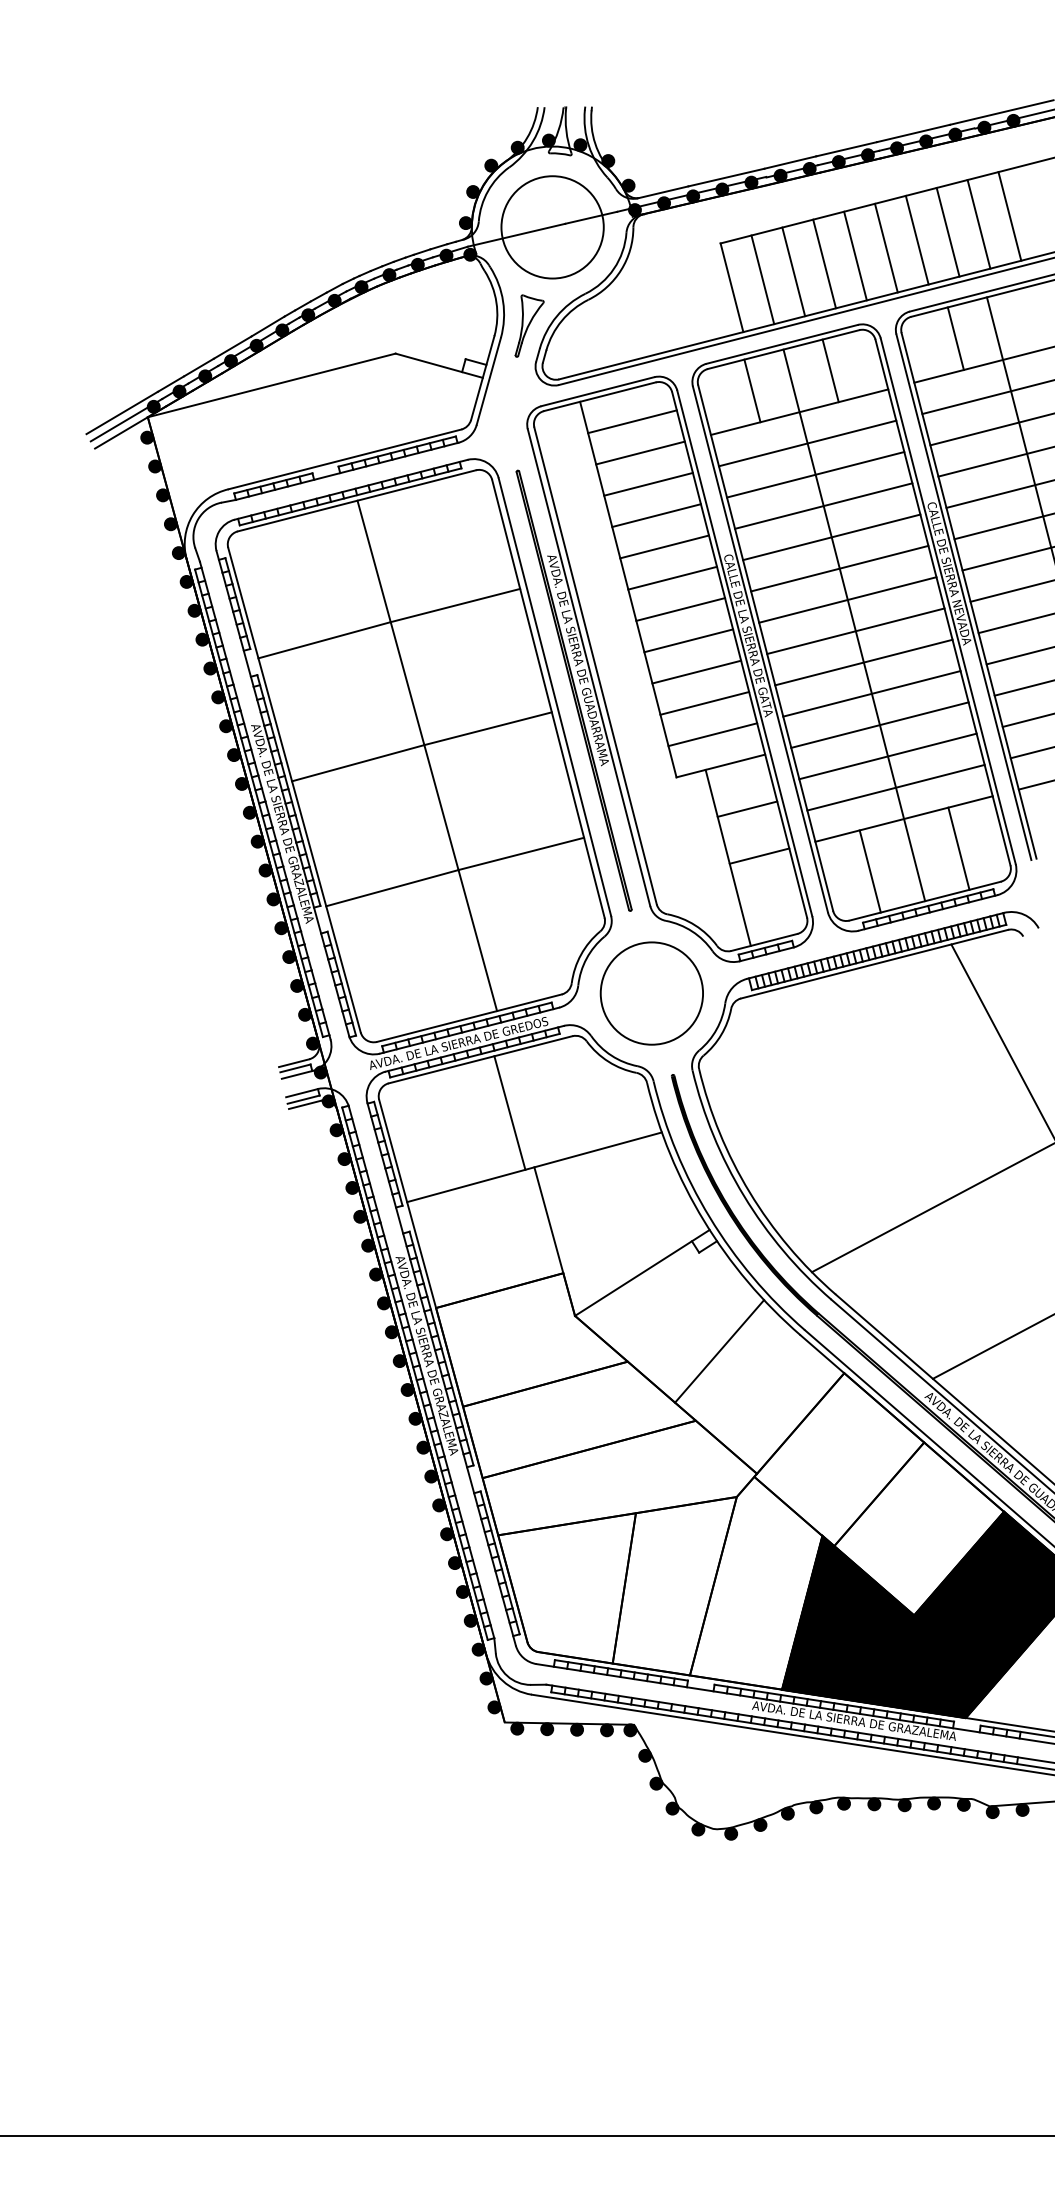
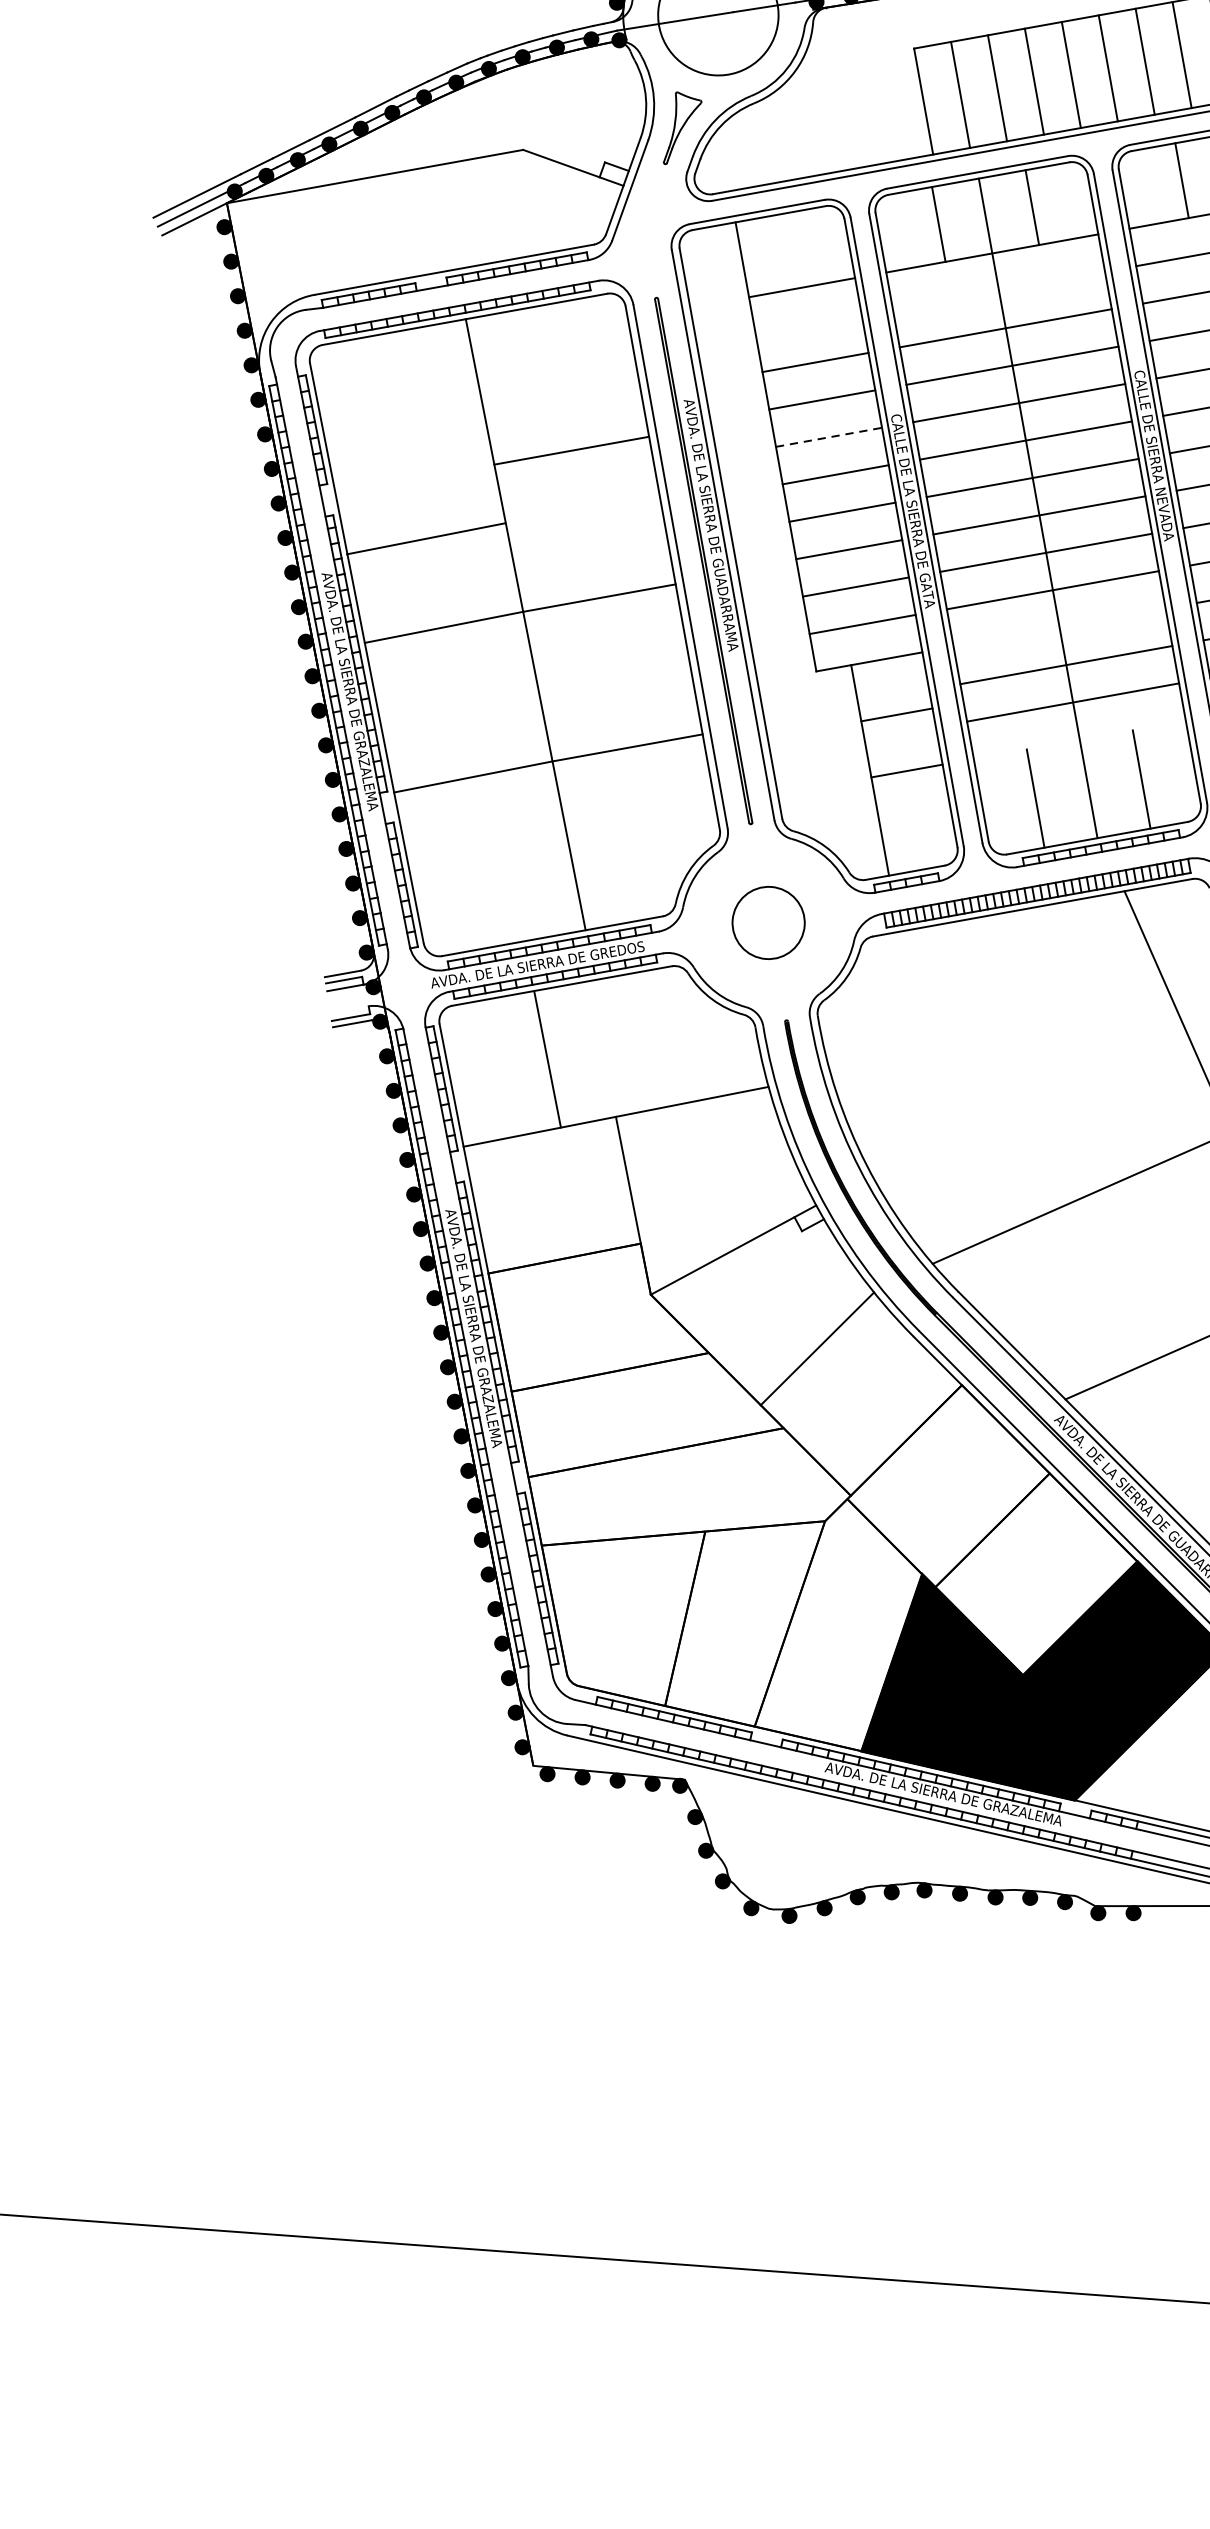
line: (632, 421) -> (795, 249), removed
line: (807, 443) -> (998, 290), removed
line: (648, 483) -> (808, 324), removed
line: (672, 578) -> (828, 437), solid -> dashed
line: (324, 640) -> (426, 539), moved
line: (879, 724) -> (1059, 626), removed
line: (903, 818) -> (1079, 739), removed
circle: (651, 993) -> (768, 922), size x0.6
line: (302, 1093) -> (350, 1010), removed
line: (509, 1112) -> (547, 1058), moved

